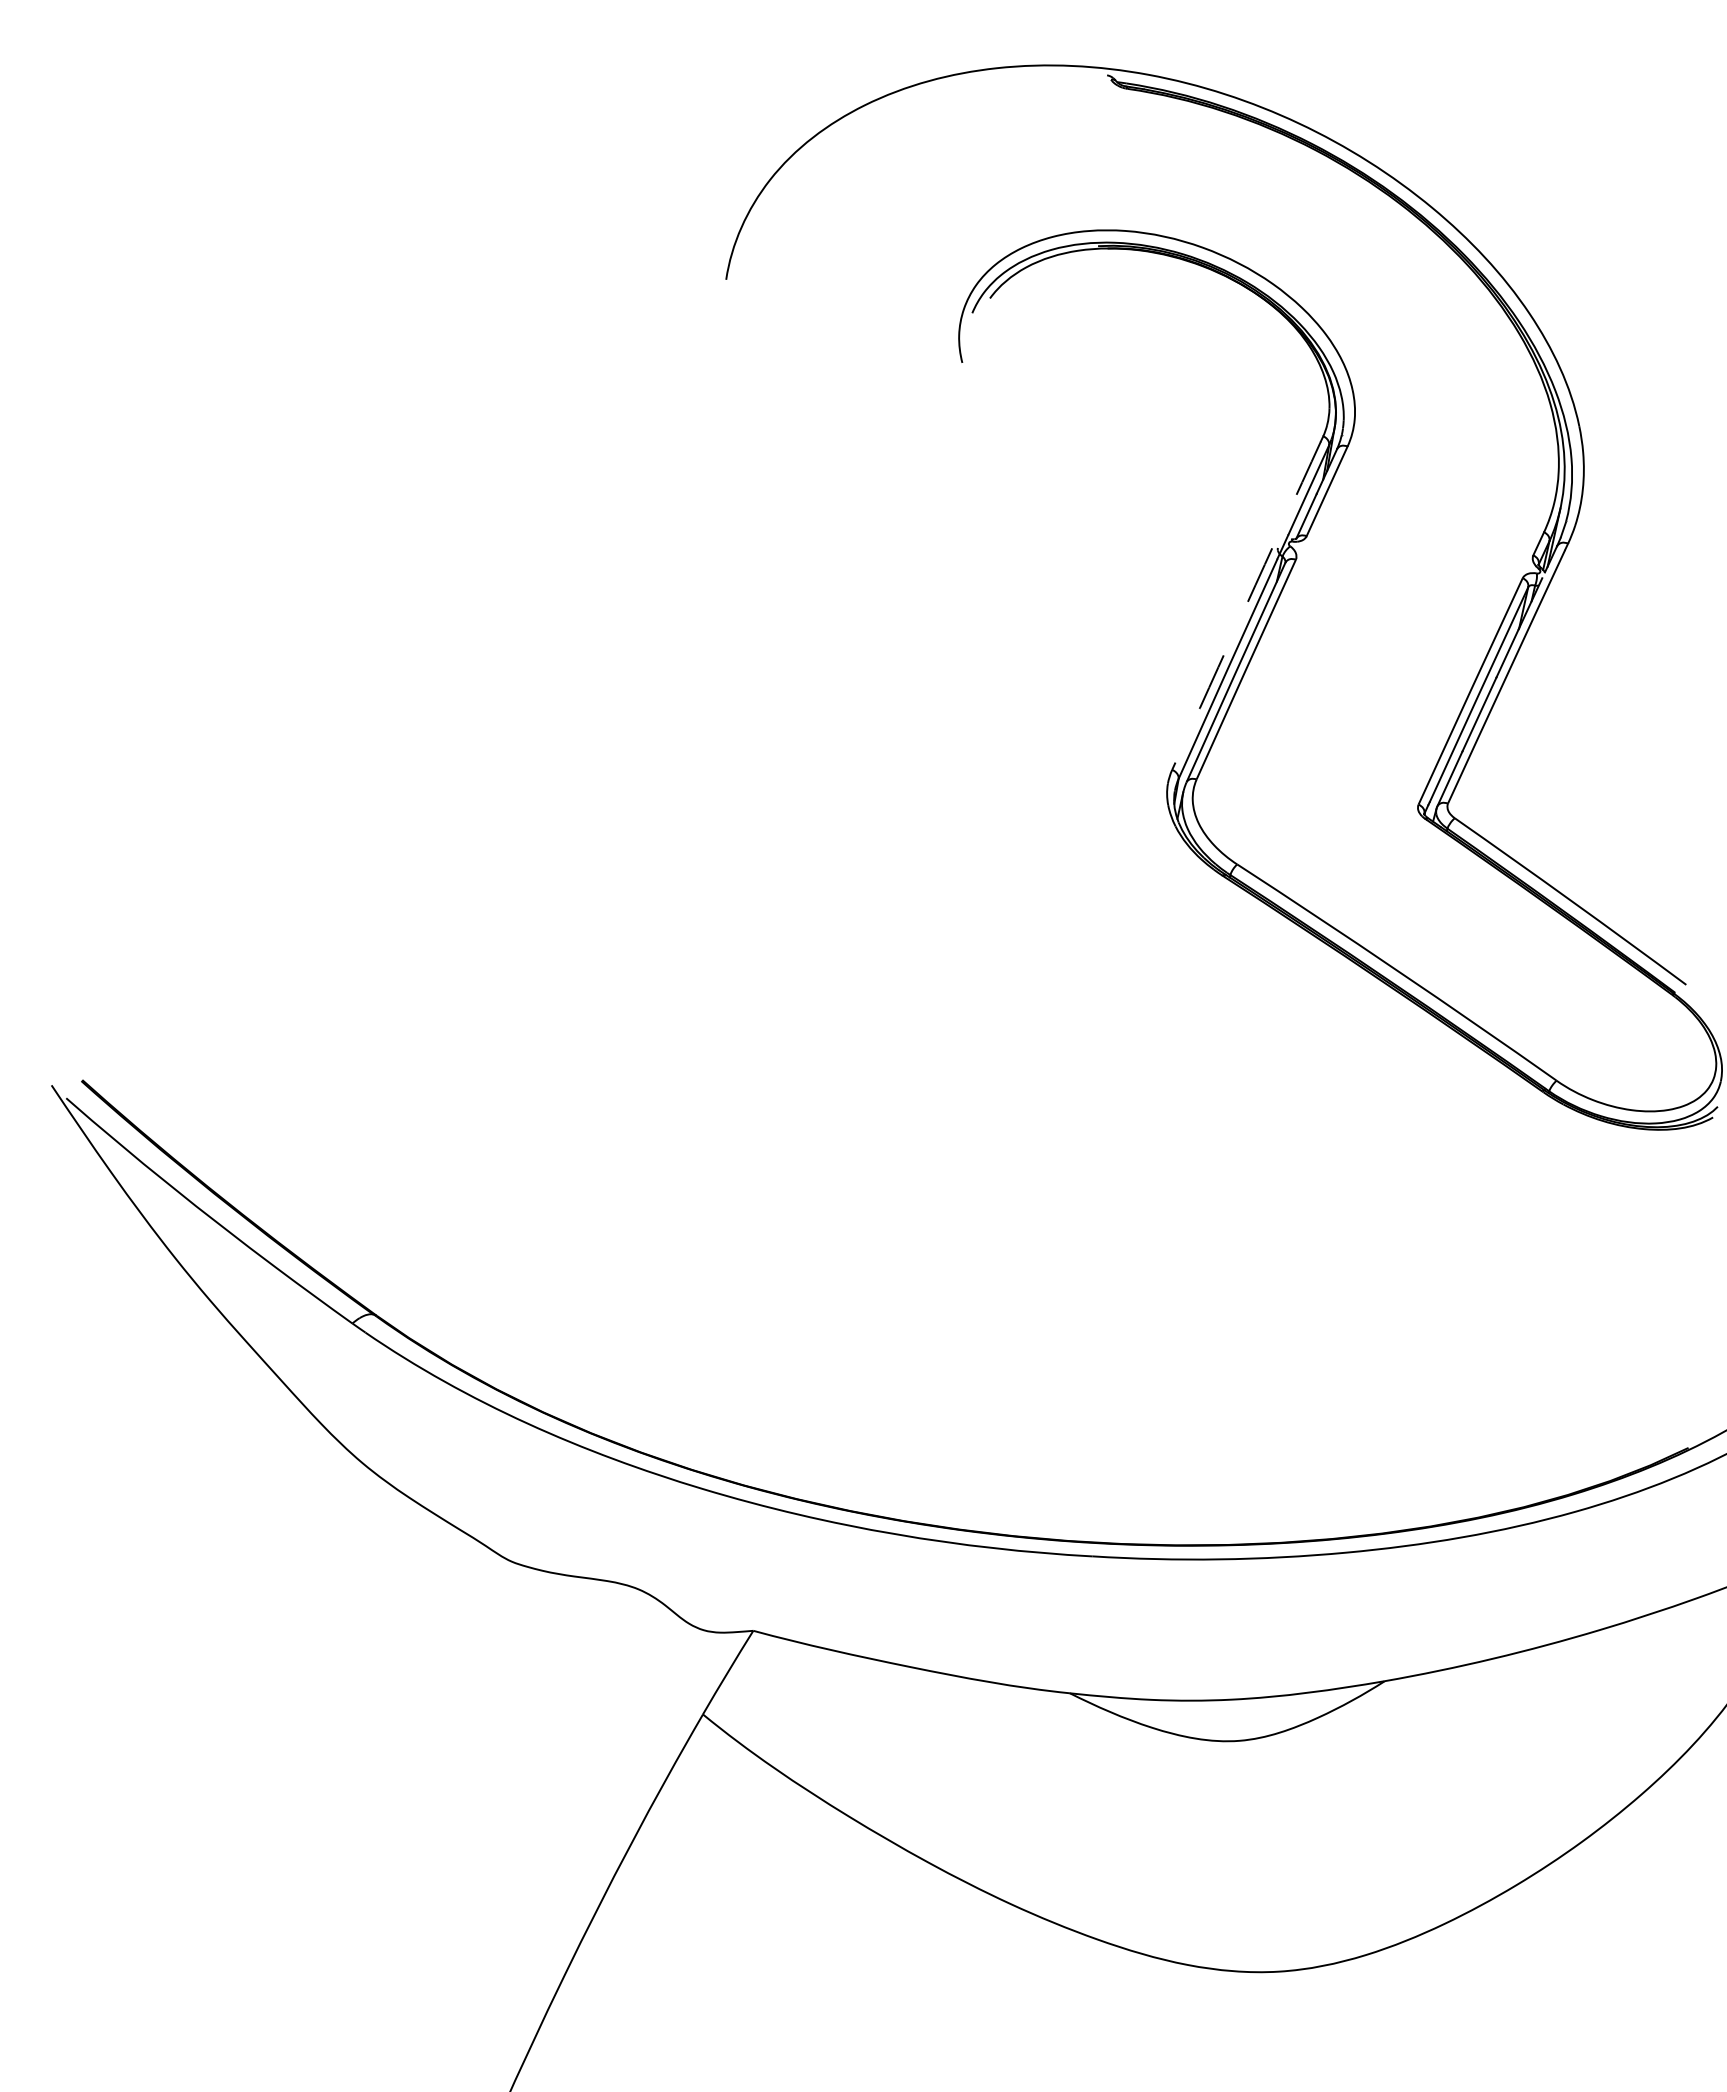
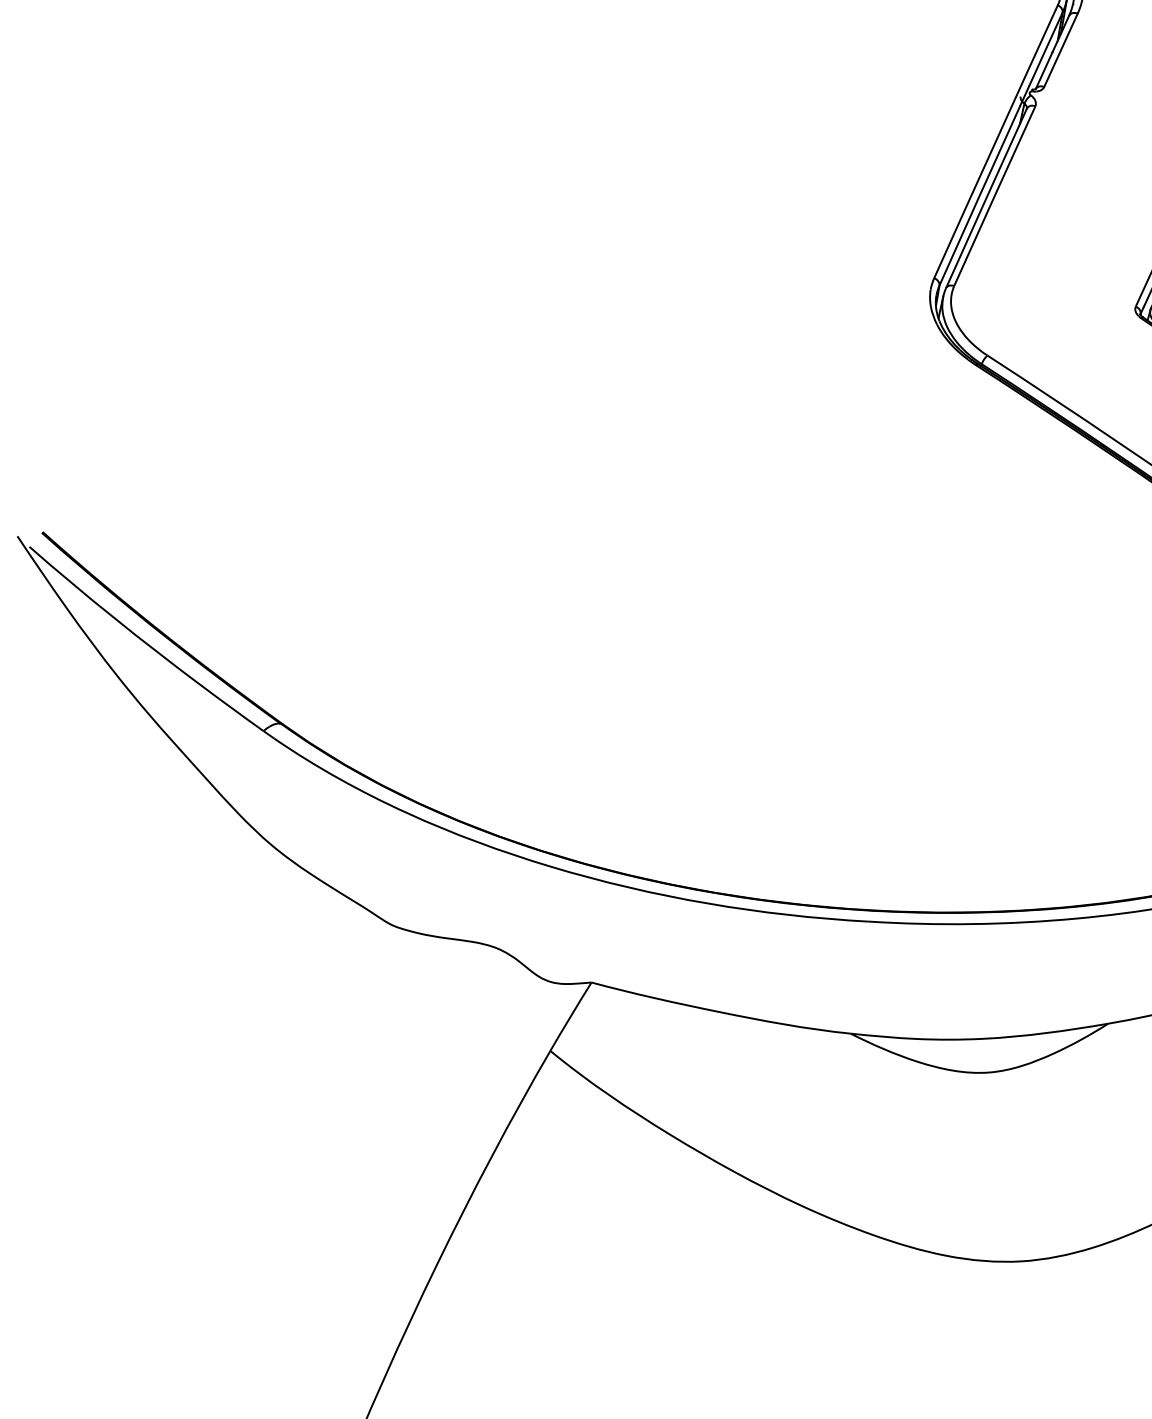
arc: (1246, 605) -> (995, 143), dashed -> solid

